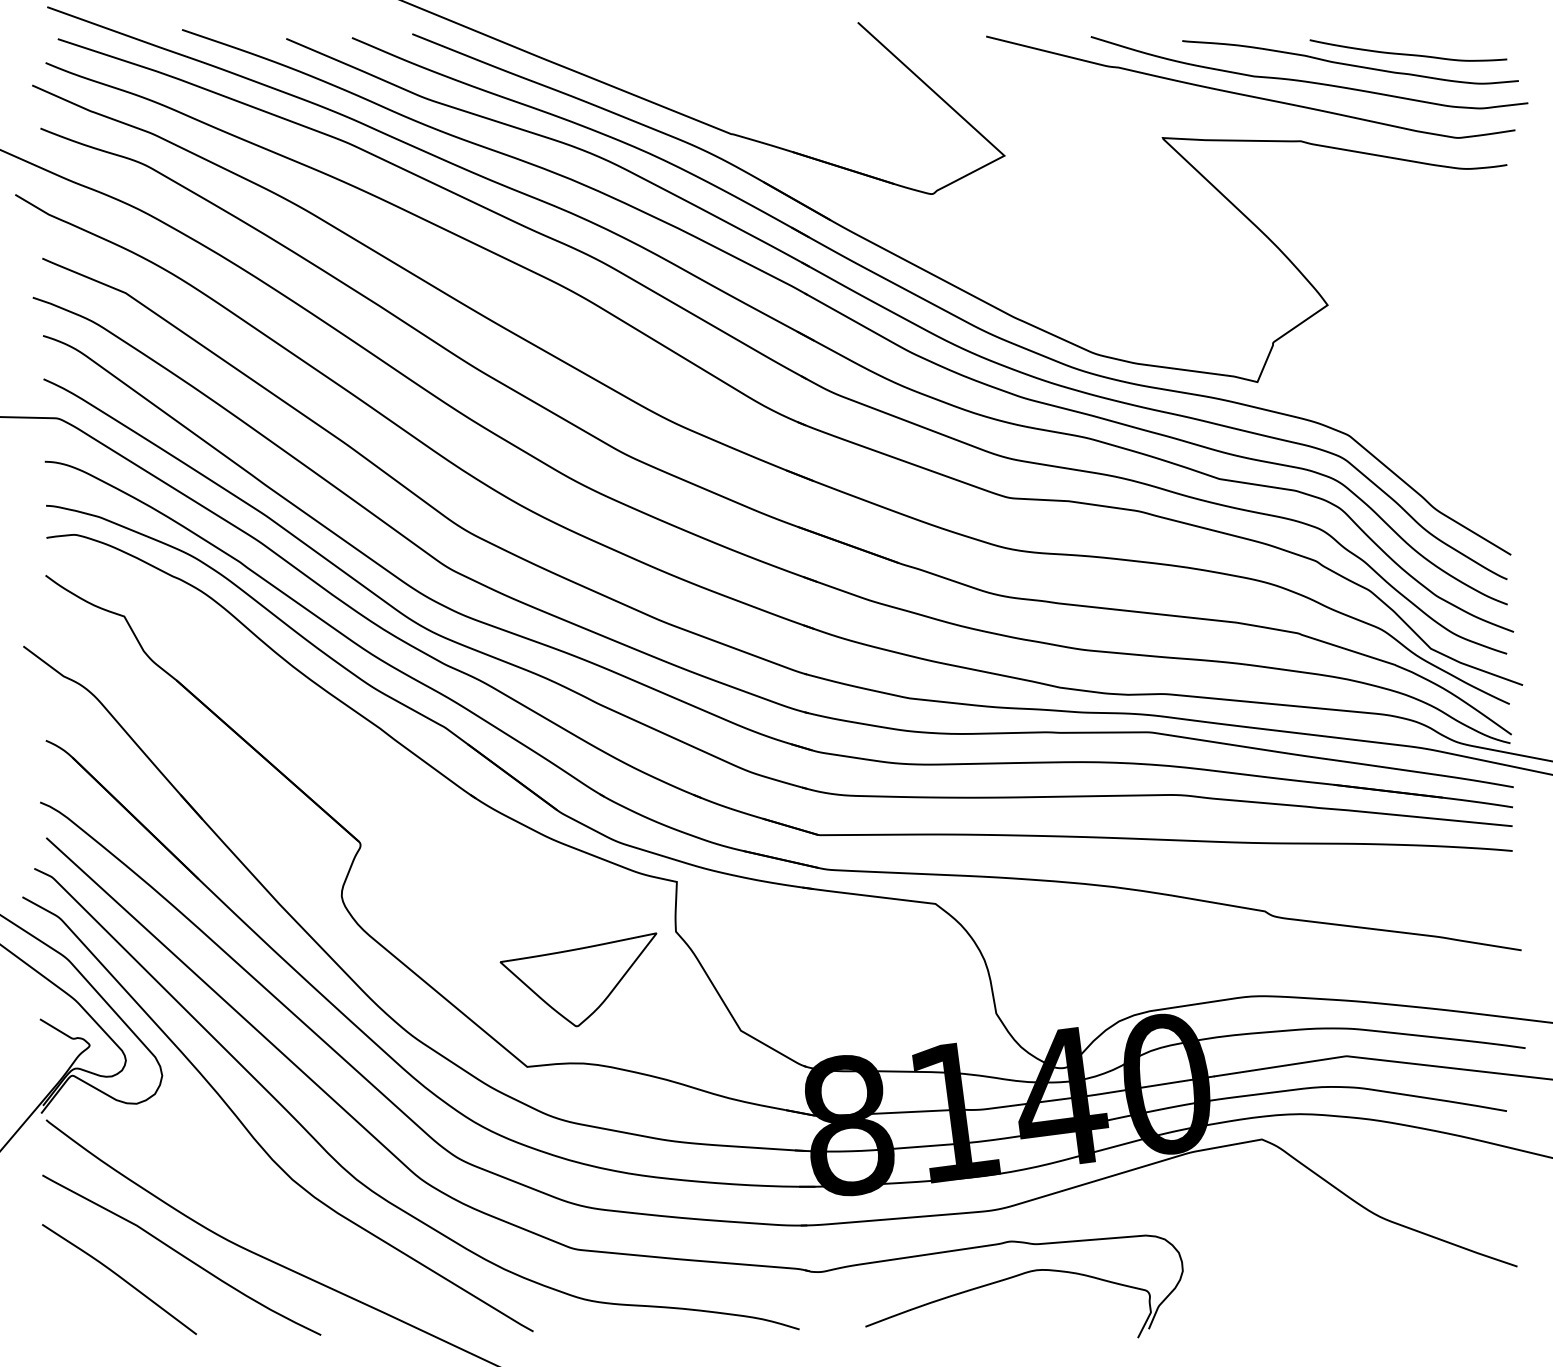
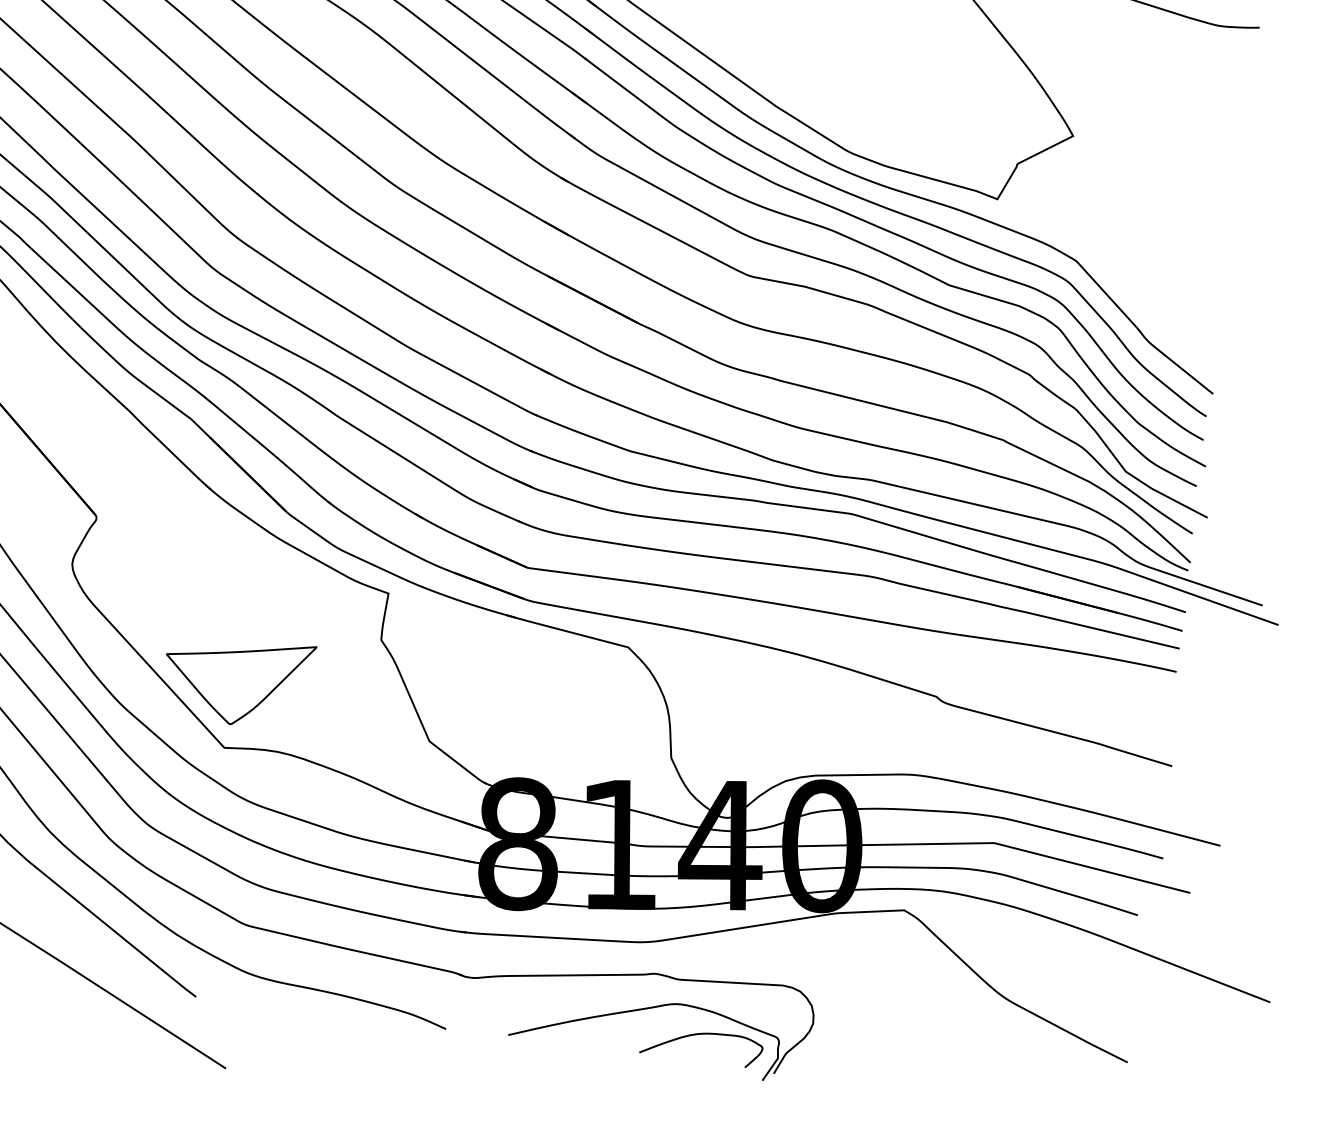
part: (578, 979) -> (237, 680), moved
curve: (1069, 1298) -> (703, 1034), added

